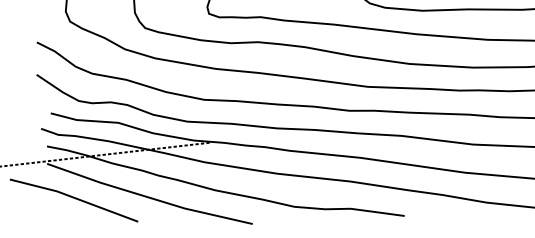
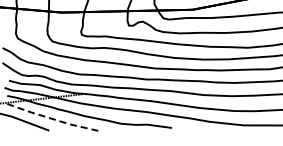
line: (149, 197) -> (54, 119), solid -> dashed

